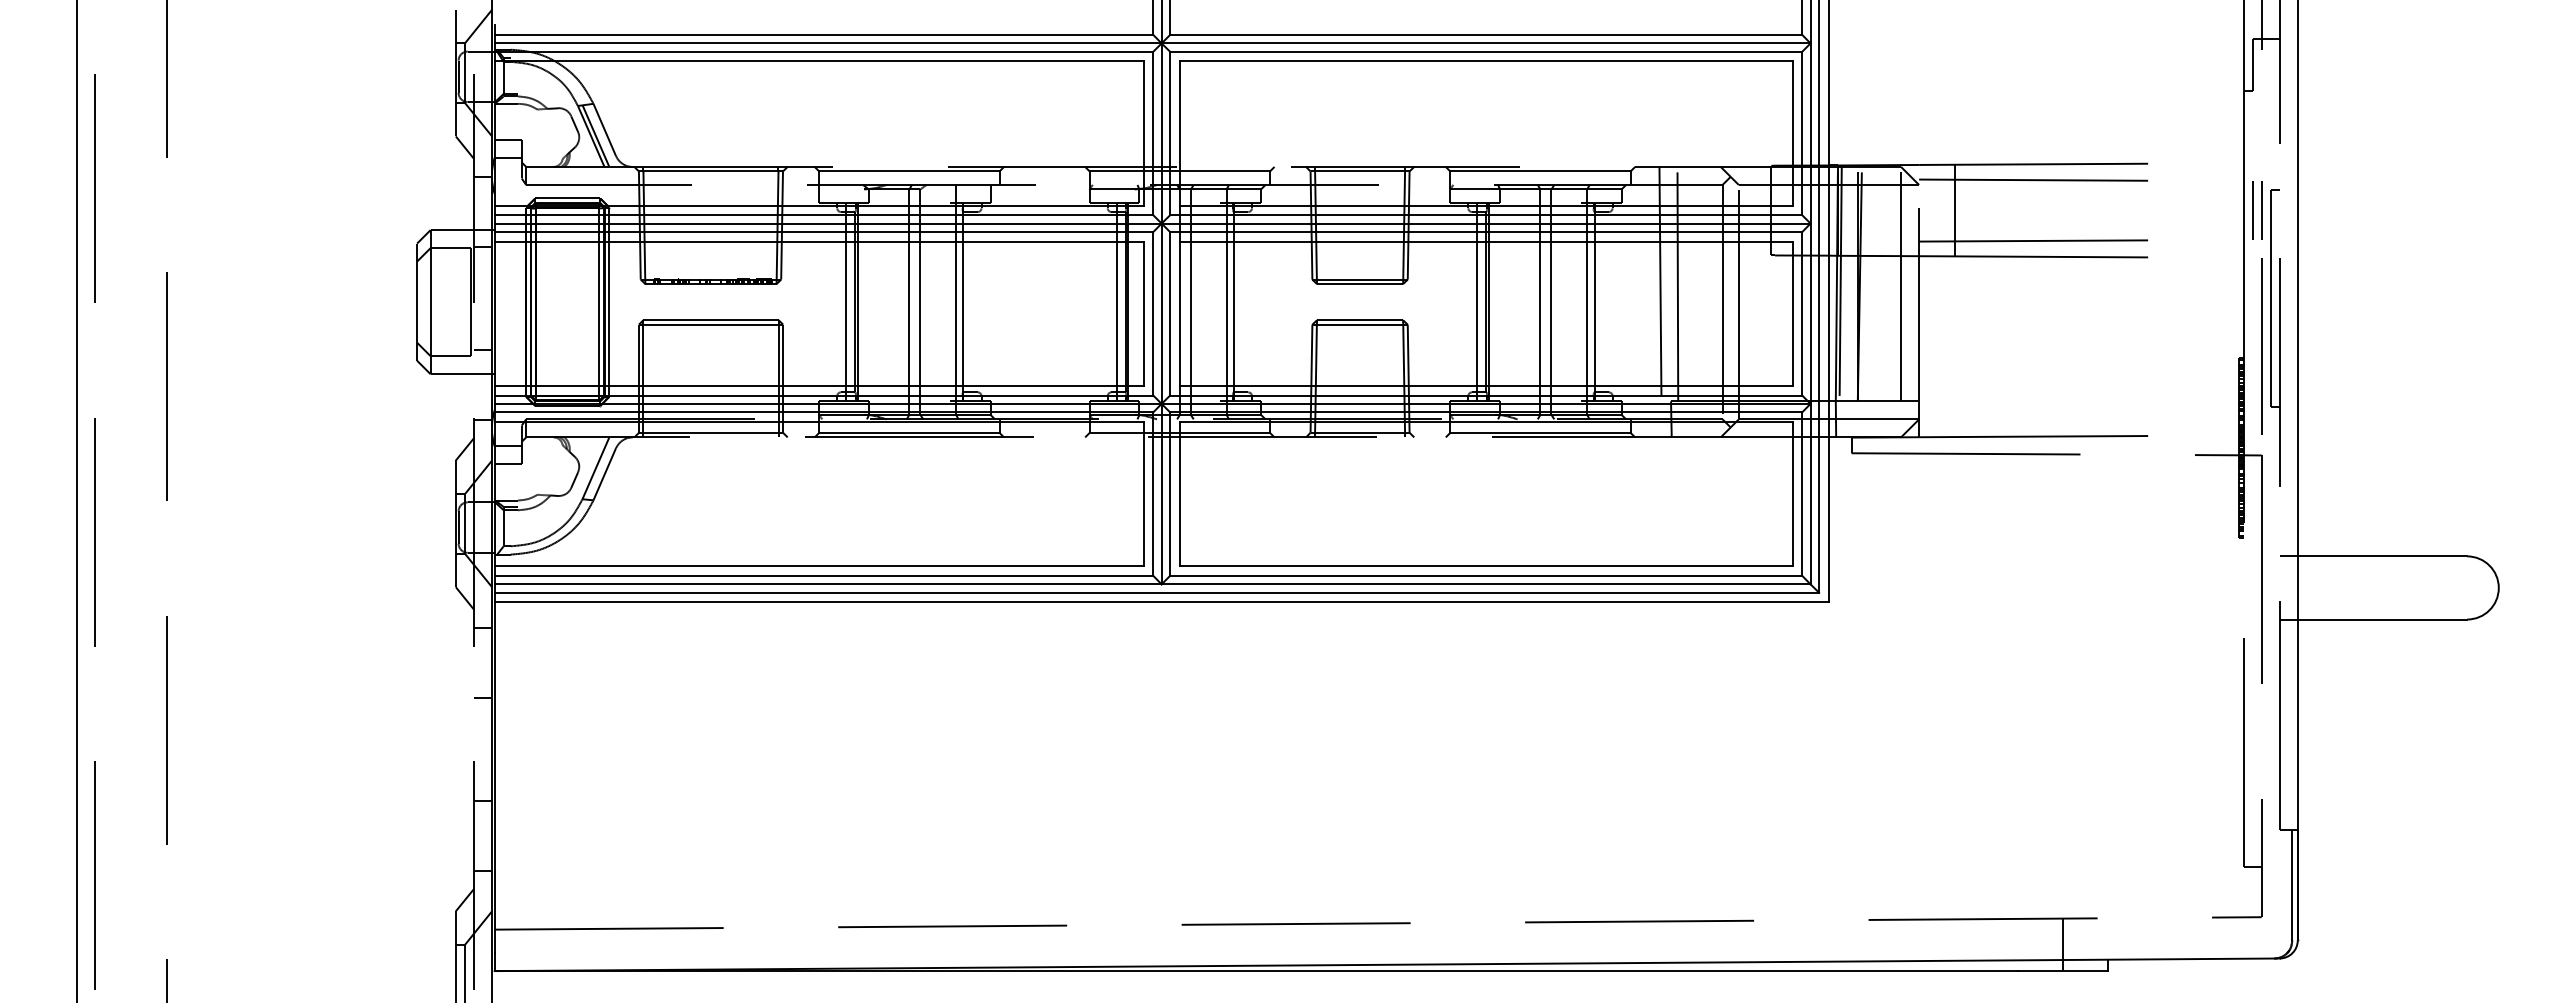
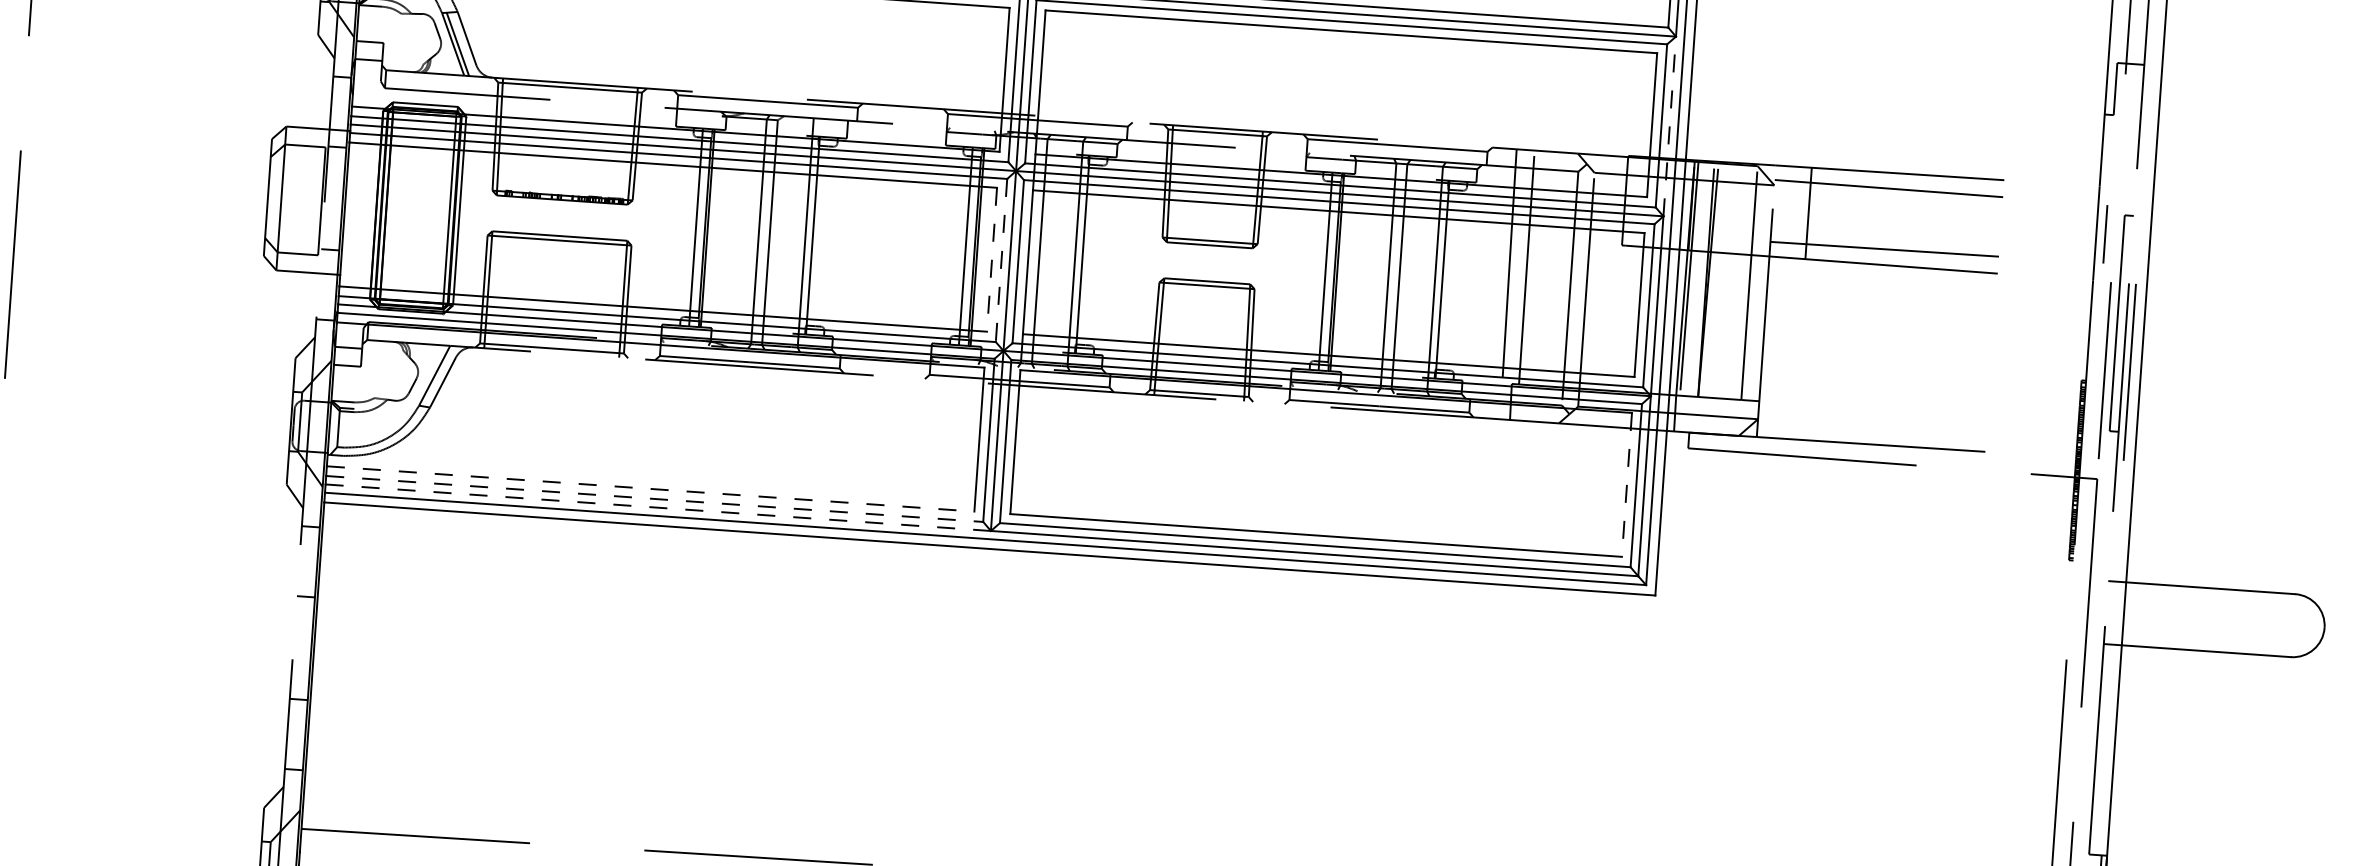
line: (1810, 133) -> (1669, 126), solid -> dashed
line: (2261, 210) -> (2114, 234), removed
line: (1153, 313) -> (1001, 260), solid -> dashed
line: (1143, 314) -> (991, 260), solid -> dashed
line: (2286, 346) -> (2129, 372), added
line: (1792, 494) -> (1626, 485), solid -> dashed
line: (819, 566) -> (650, 489), solid -> dashed
line: (824, 575) -> (655, 498), solid -> dashed
line: (828, 584) -> (658, 507), solid -> dashed

